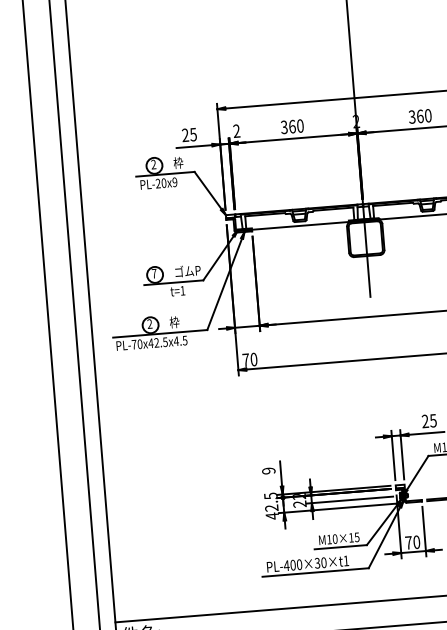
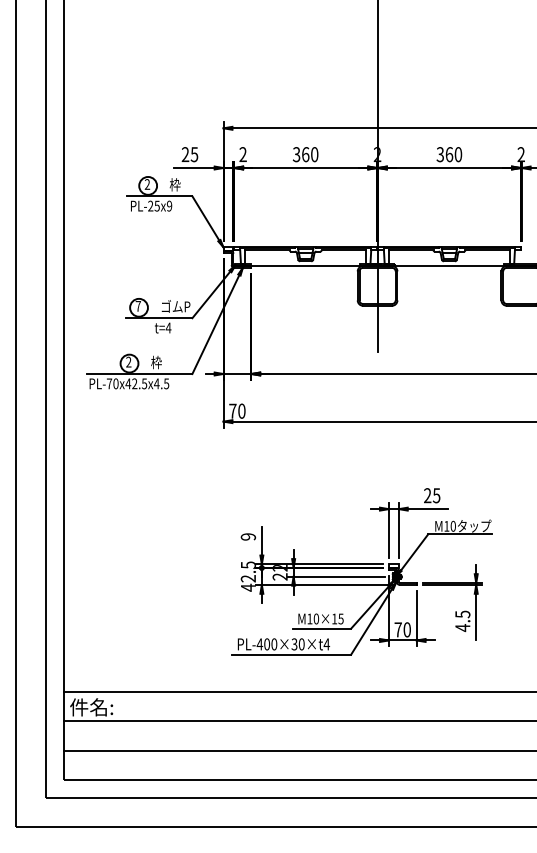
text: (163, 182) -> (156, 205), PL-20x9 -> PL-25x9
text: (182, 290) -> (168, 327), t=1 -> t=4
text: (345, 561) -> (326, 644), PL-400×30×t1 -> PL-400×30×t4

